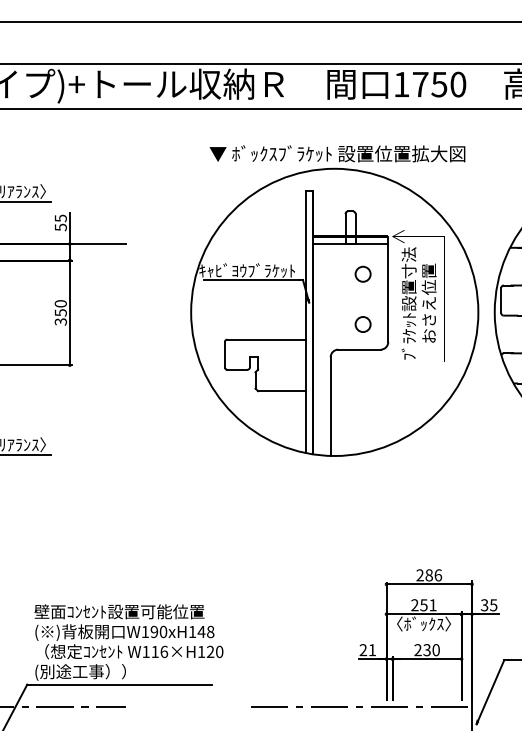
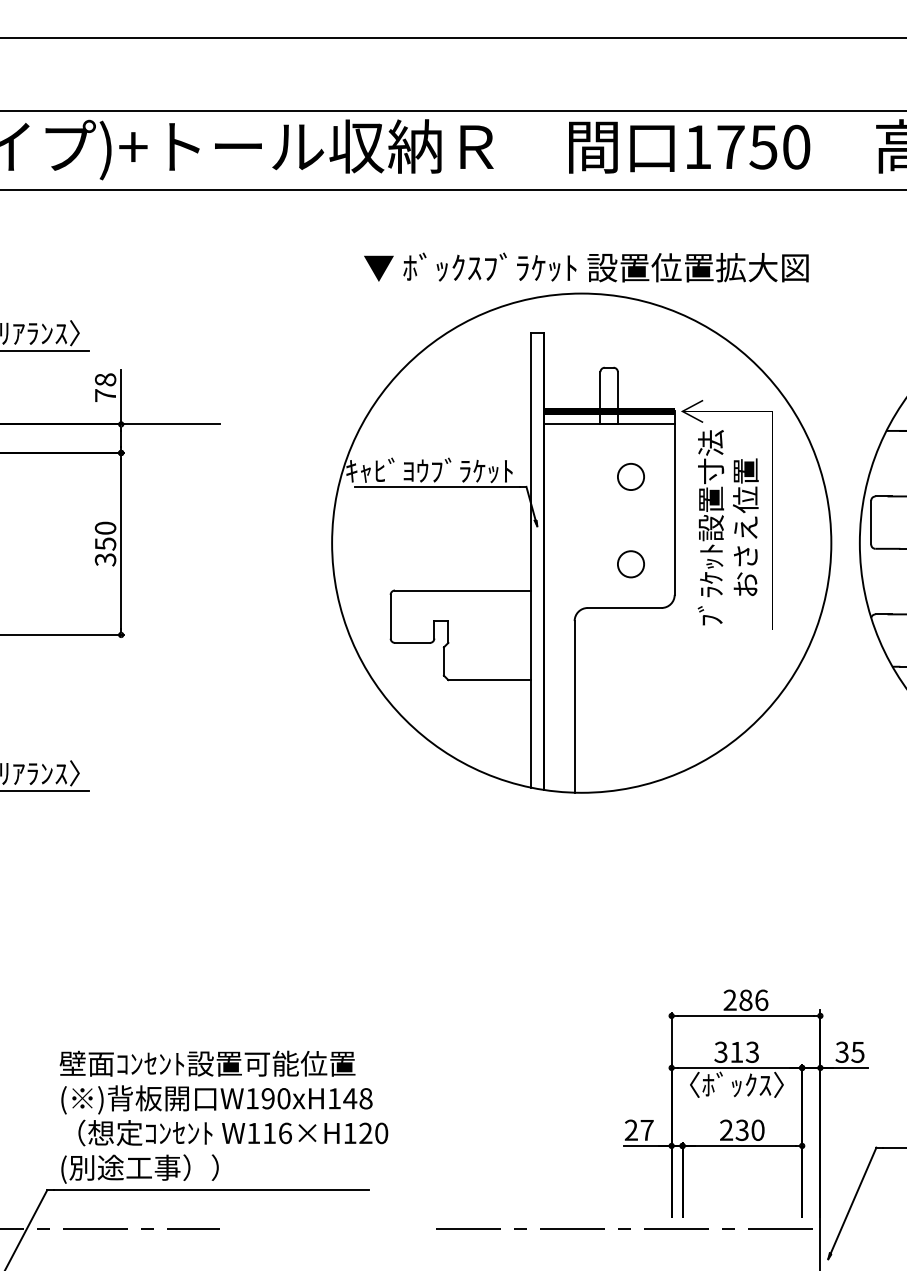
text: (60, 222) -> (104, 386), 55 -> 78
text: (423, 605) -> (735, 1052), 251 -> 313
text: (372, 650) -> (647, 1130), 21 -> 27

